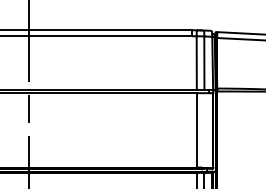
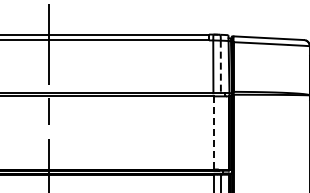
line: (204, 63) -> (220, 67), solid -> dashed
line: (196, 129) -> (213, 132), solid -> dashed

